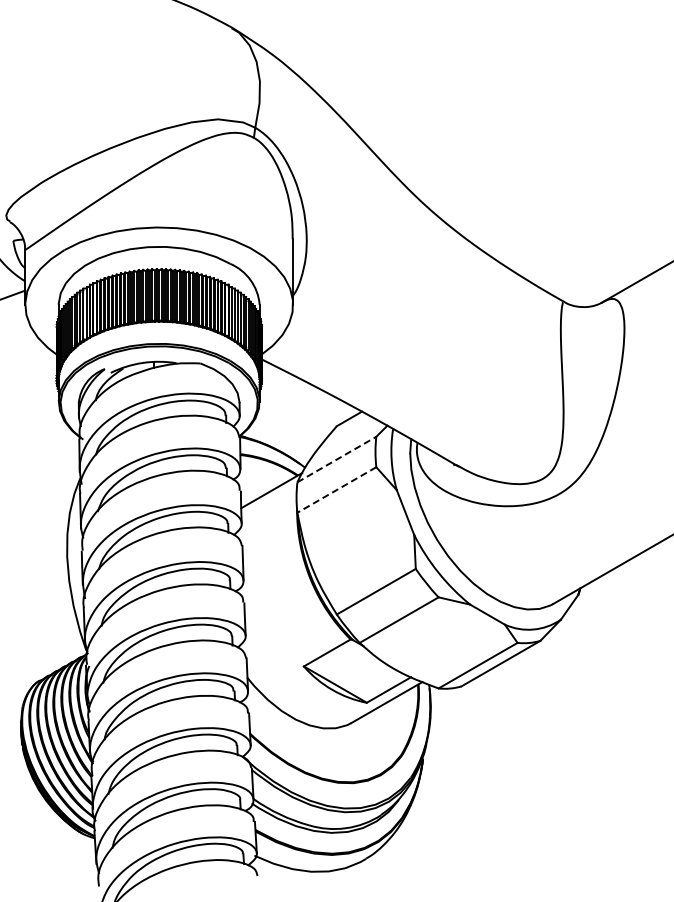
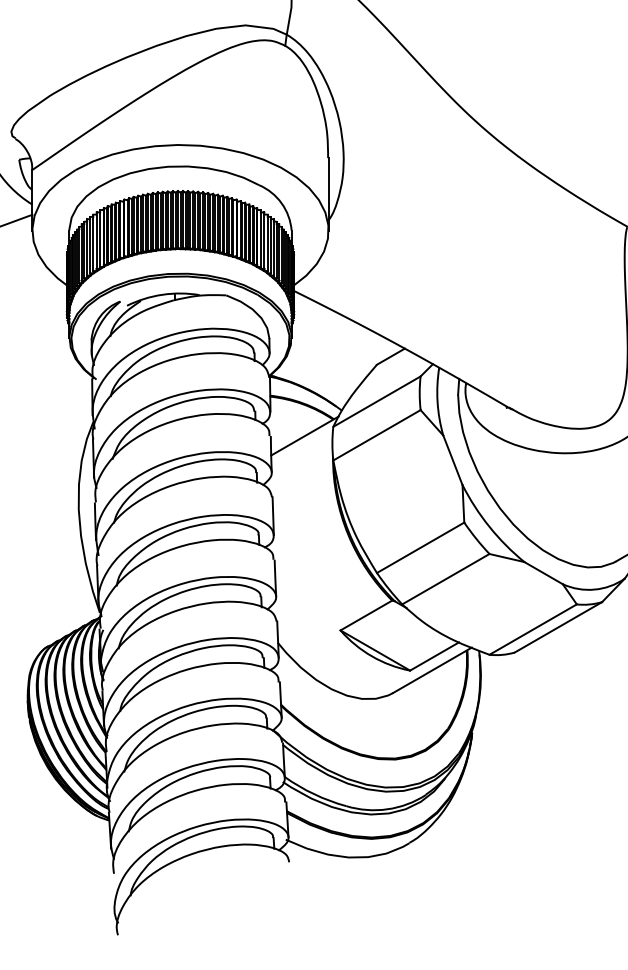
line: (336, 459) -> (376, 401), dashed -> solid
line: (336, 490) -> (376, 435), dashed -> solid

